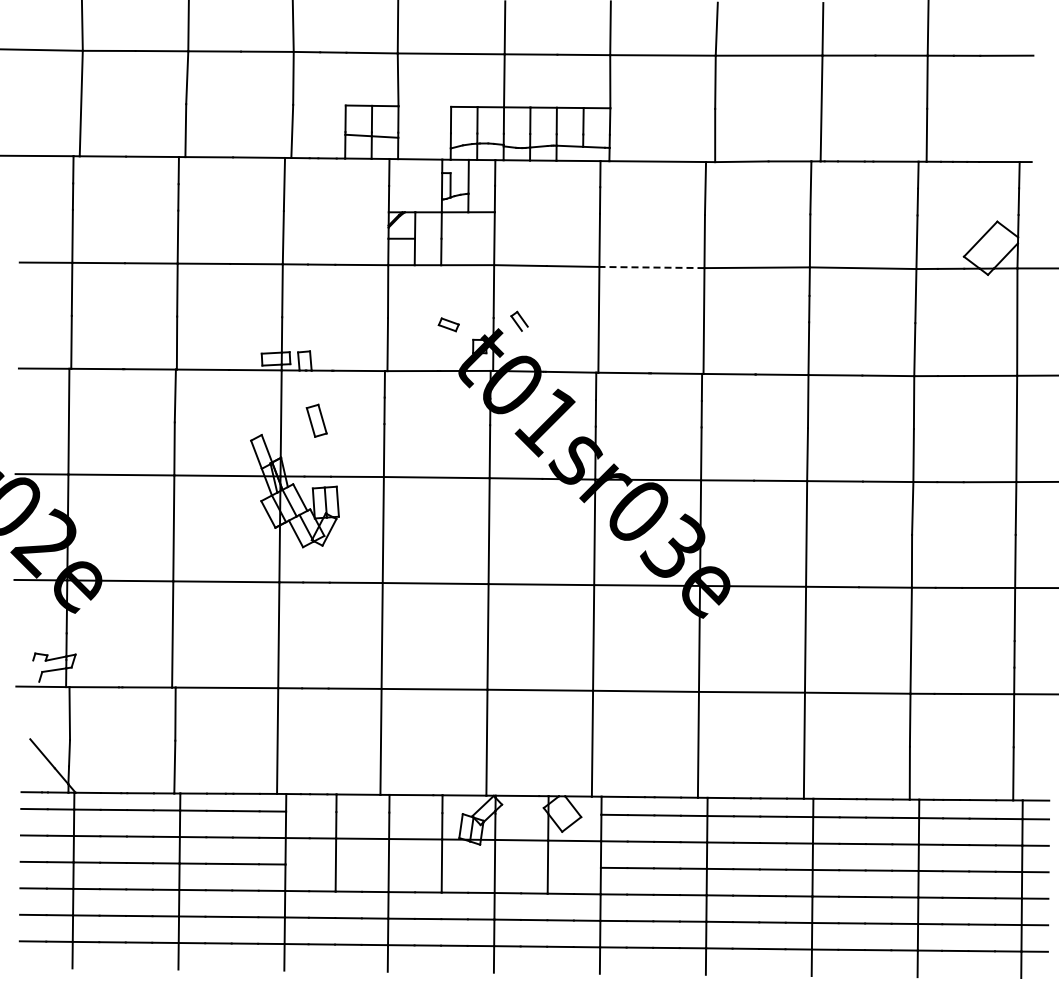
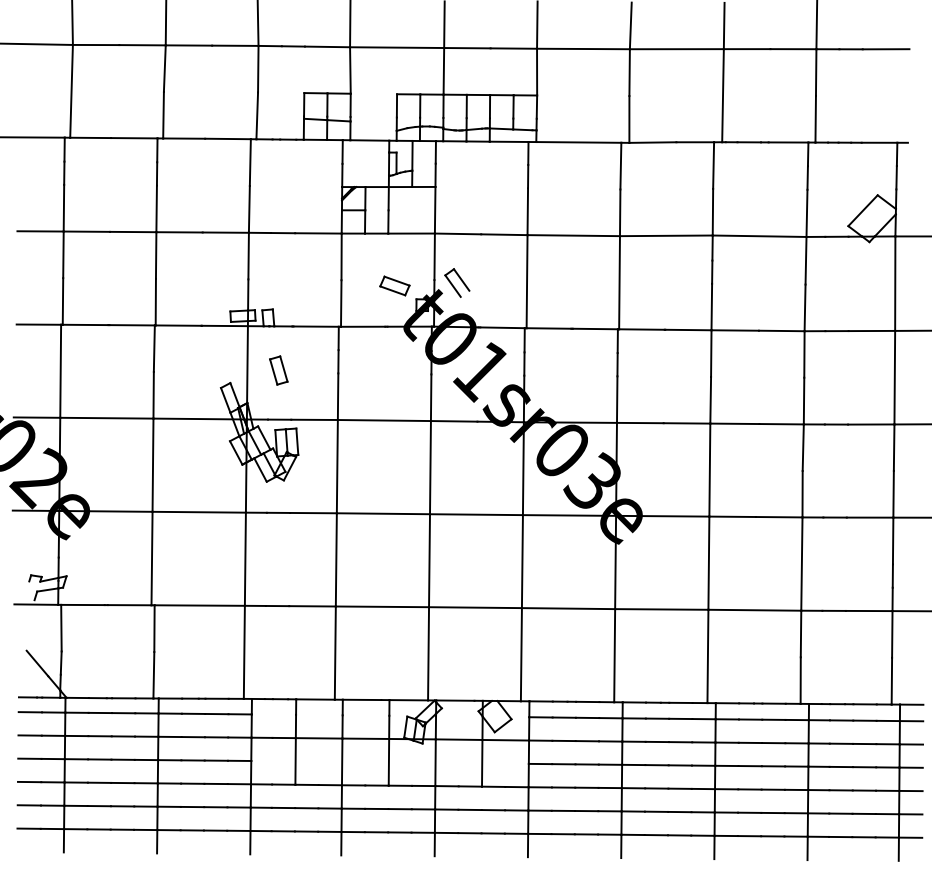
line: (651, 267) -> (573, 235), dashed -> solid
part: (519, 321) -> (457, 283), size x1.67
part: (448, 324) -> (394, 285), size x1.67

